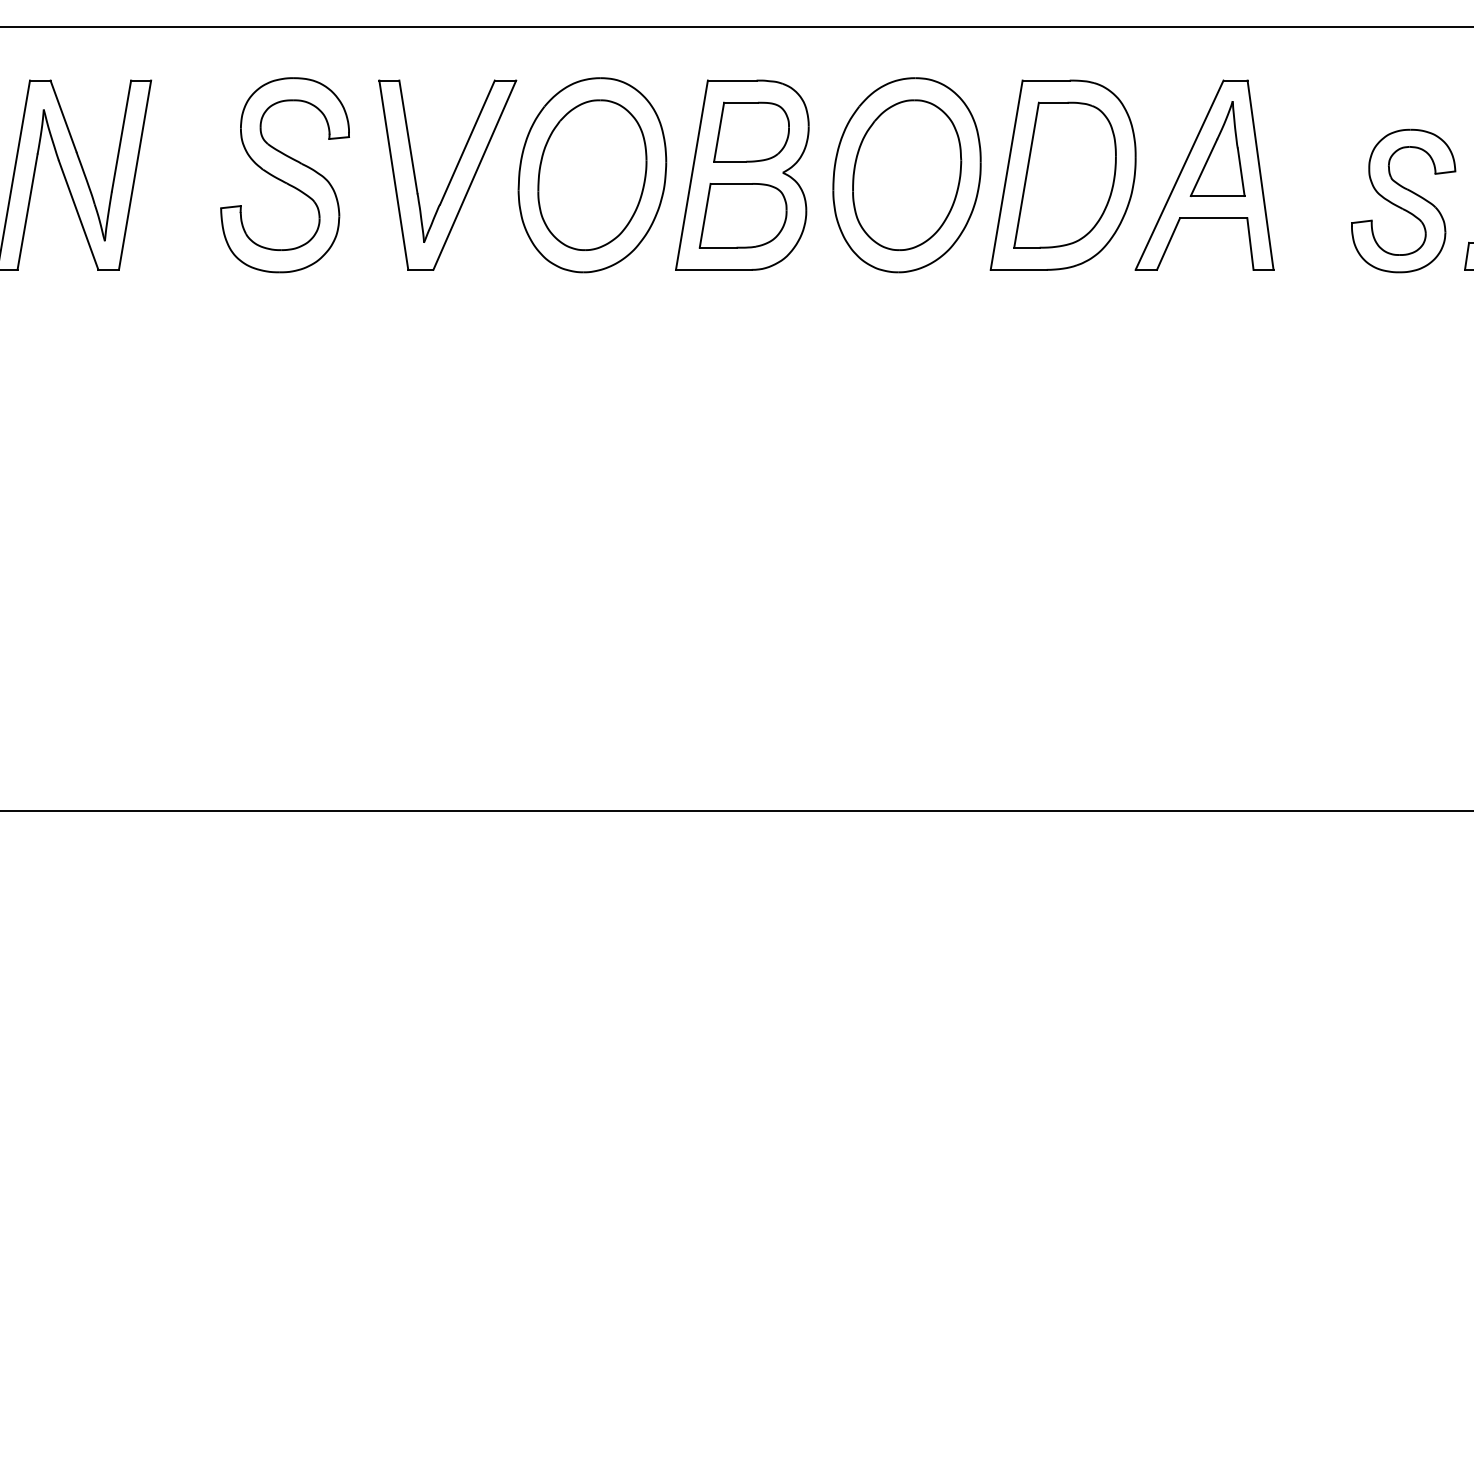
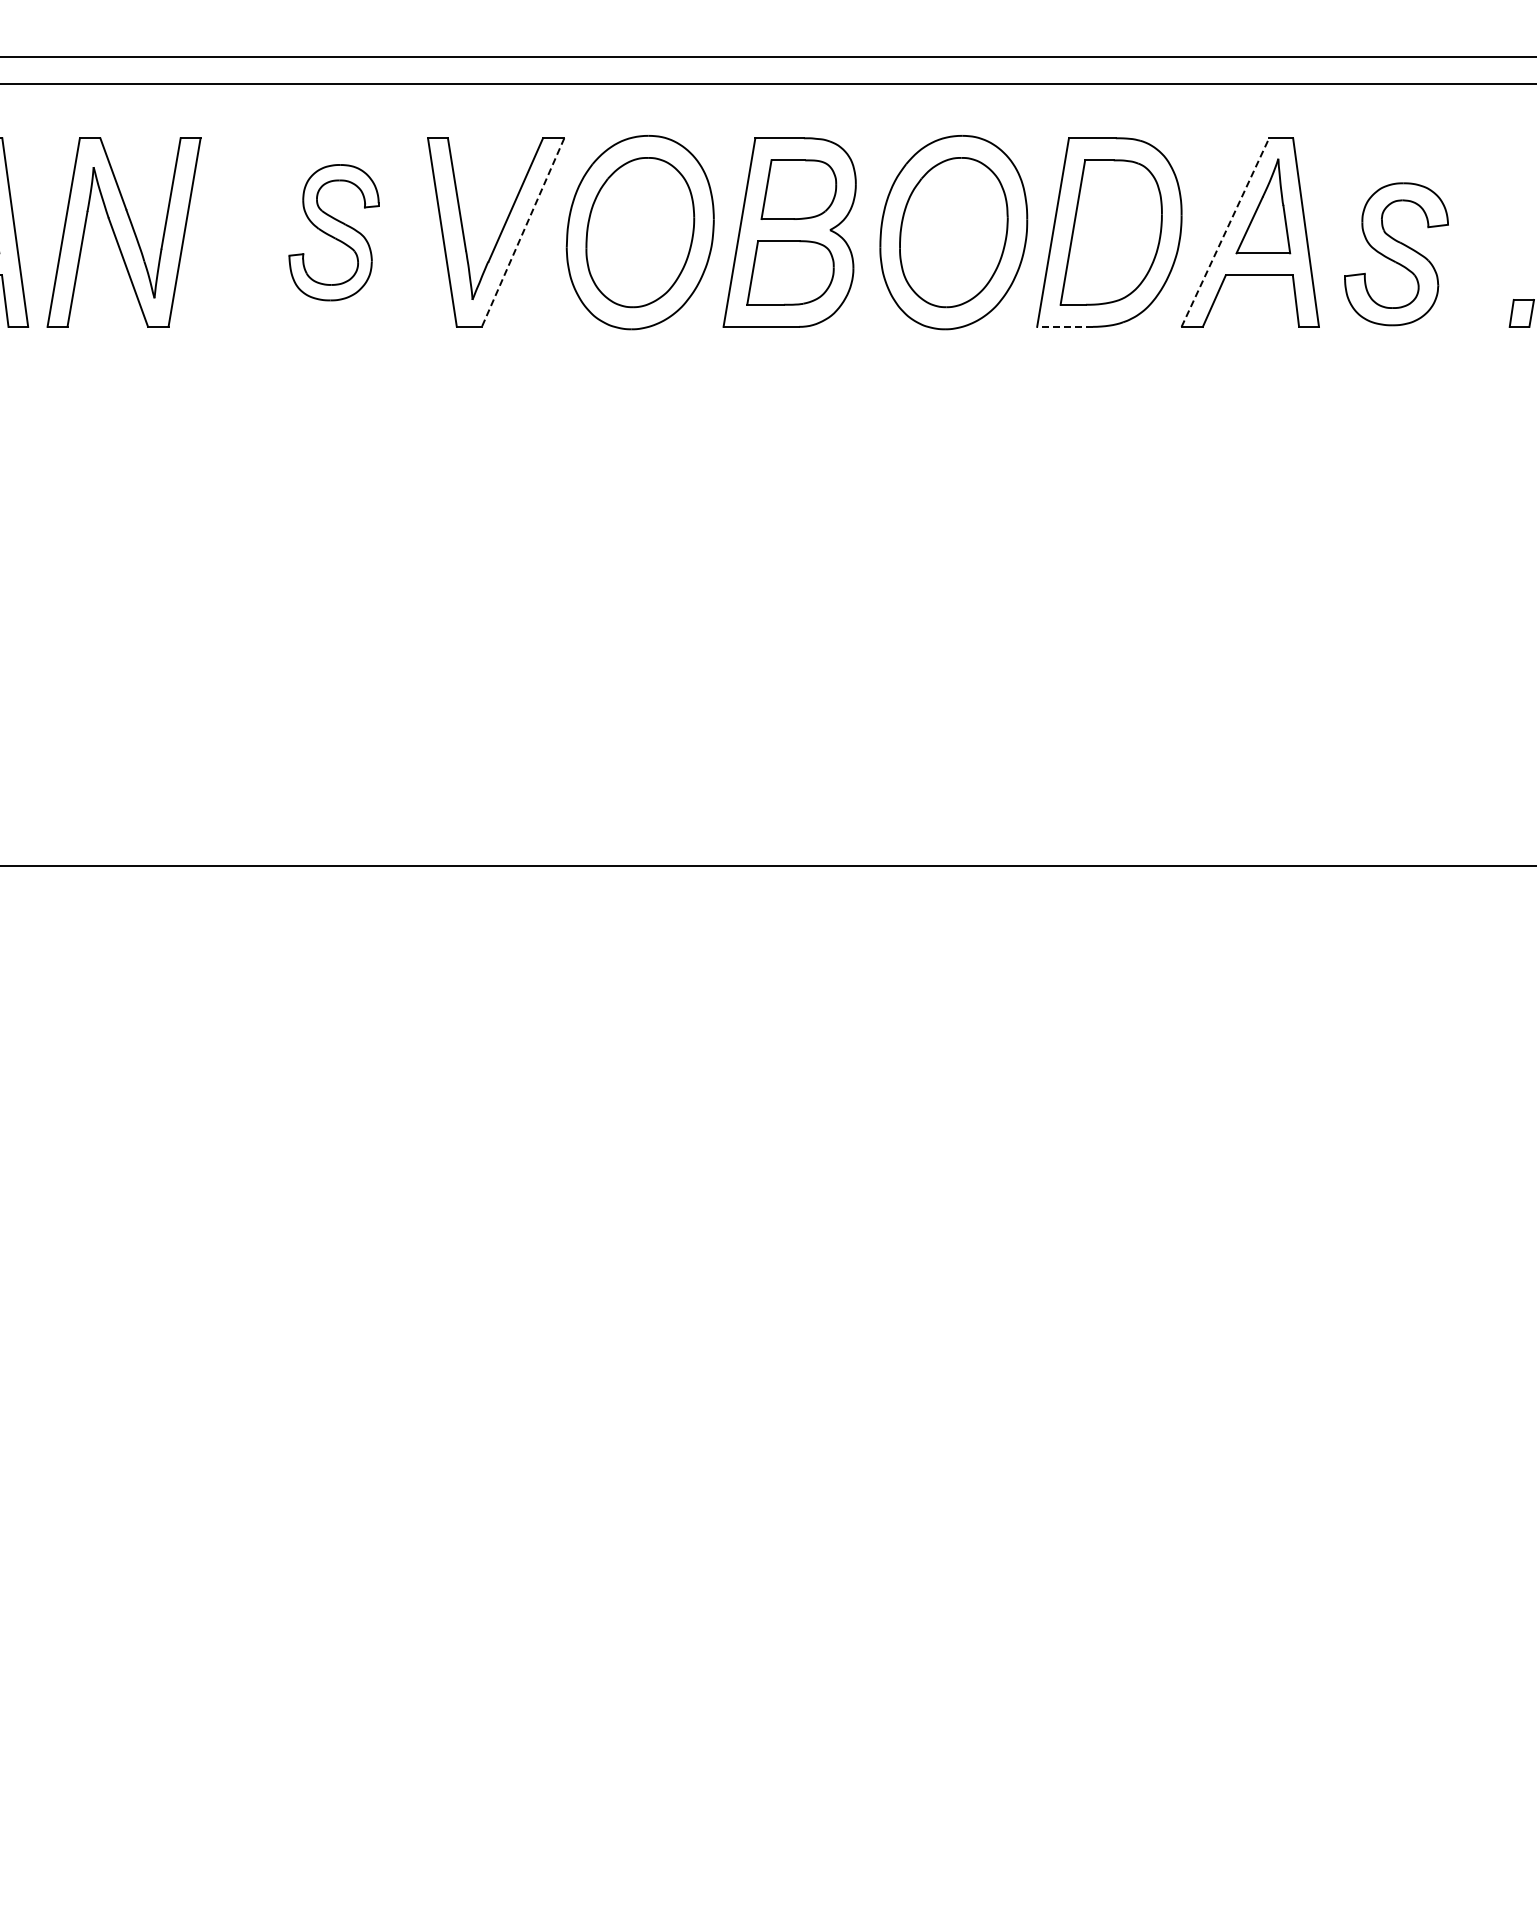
part: (284, 175) -> (333, 232), size x0.7
line: (475, 175) -> (523, 232), solid -> dashed
line: (1179, 175) -> (1225, 232), solid -> dashed
part: (1403, 201) -> (1396, 254), moved
line: (1019, 269) -> (1065, 326), solid -> dashed

